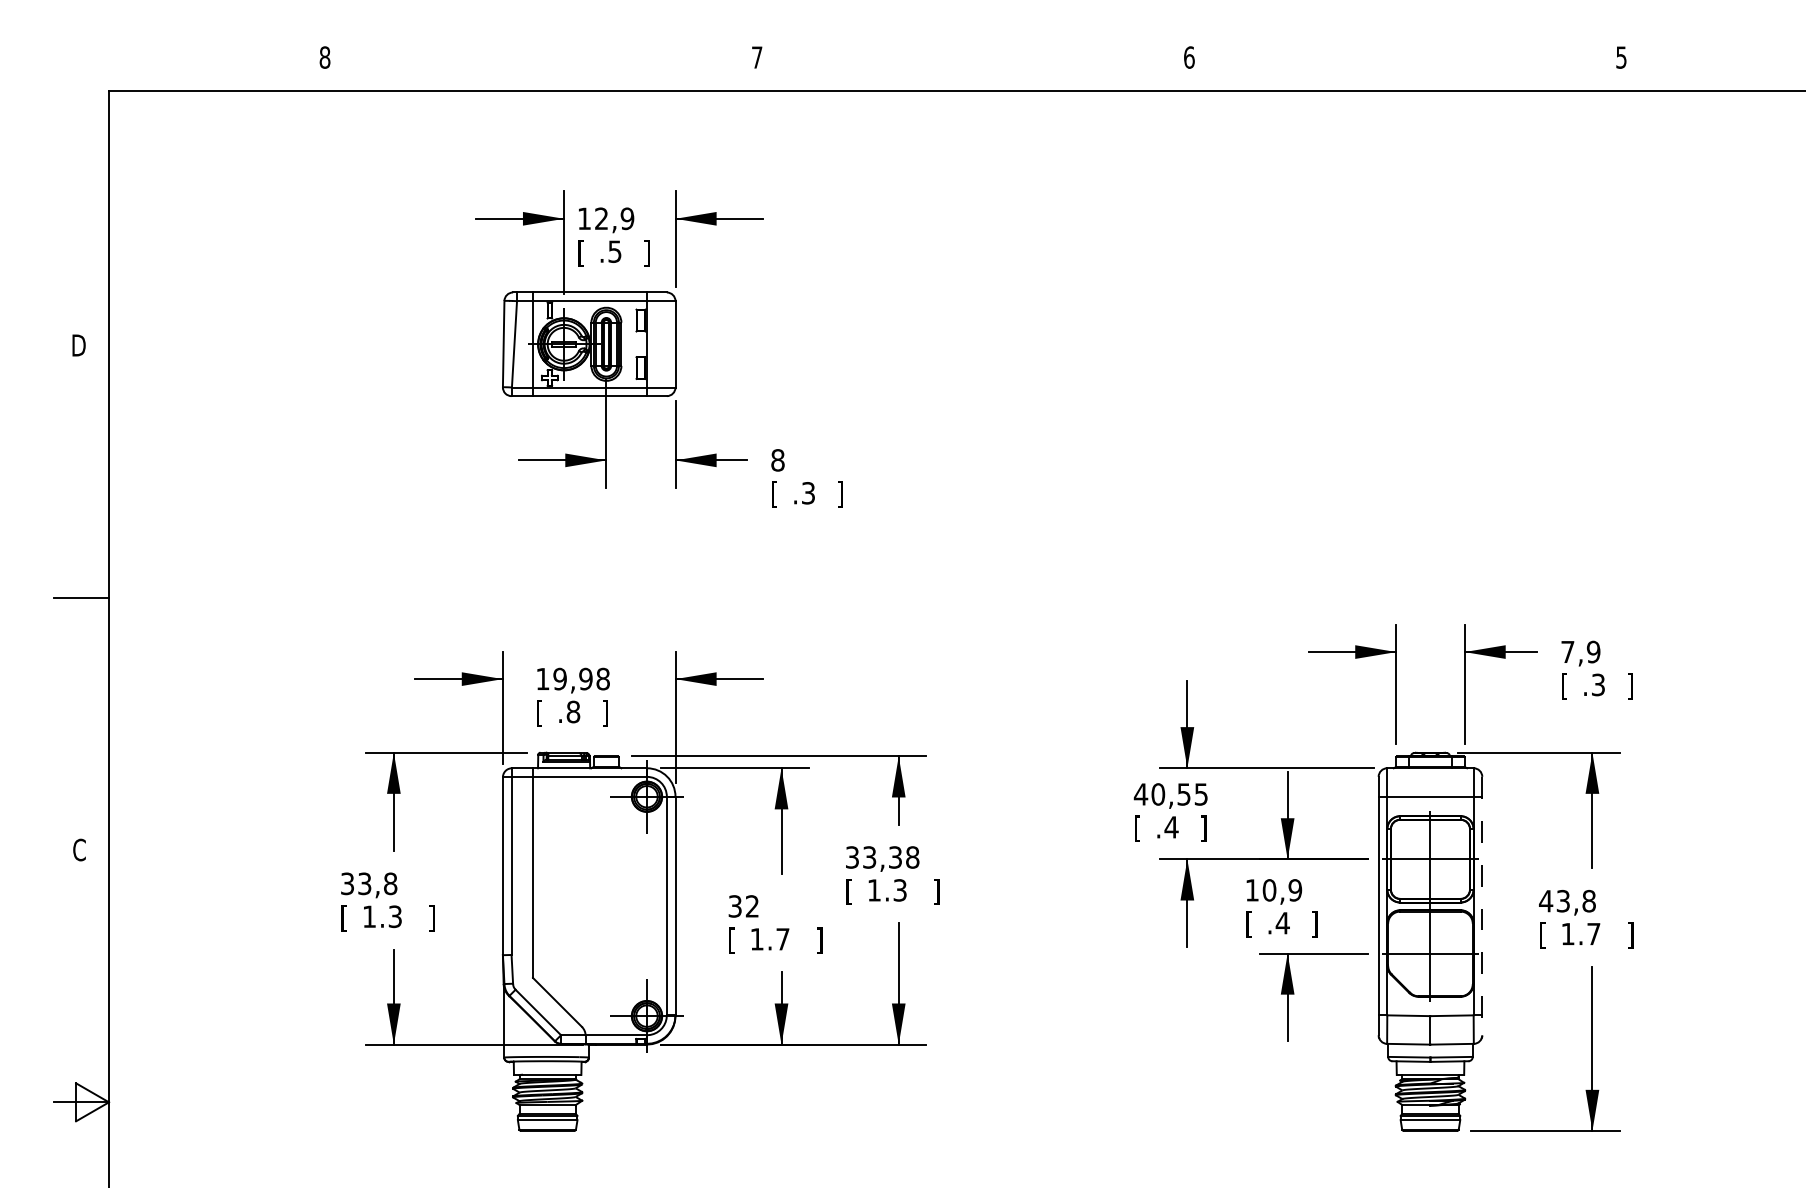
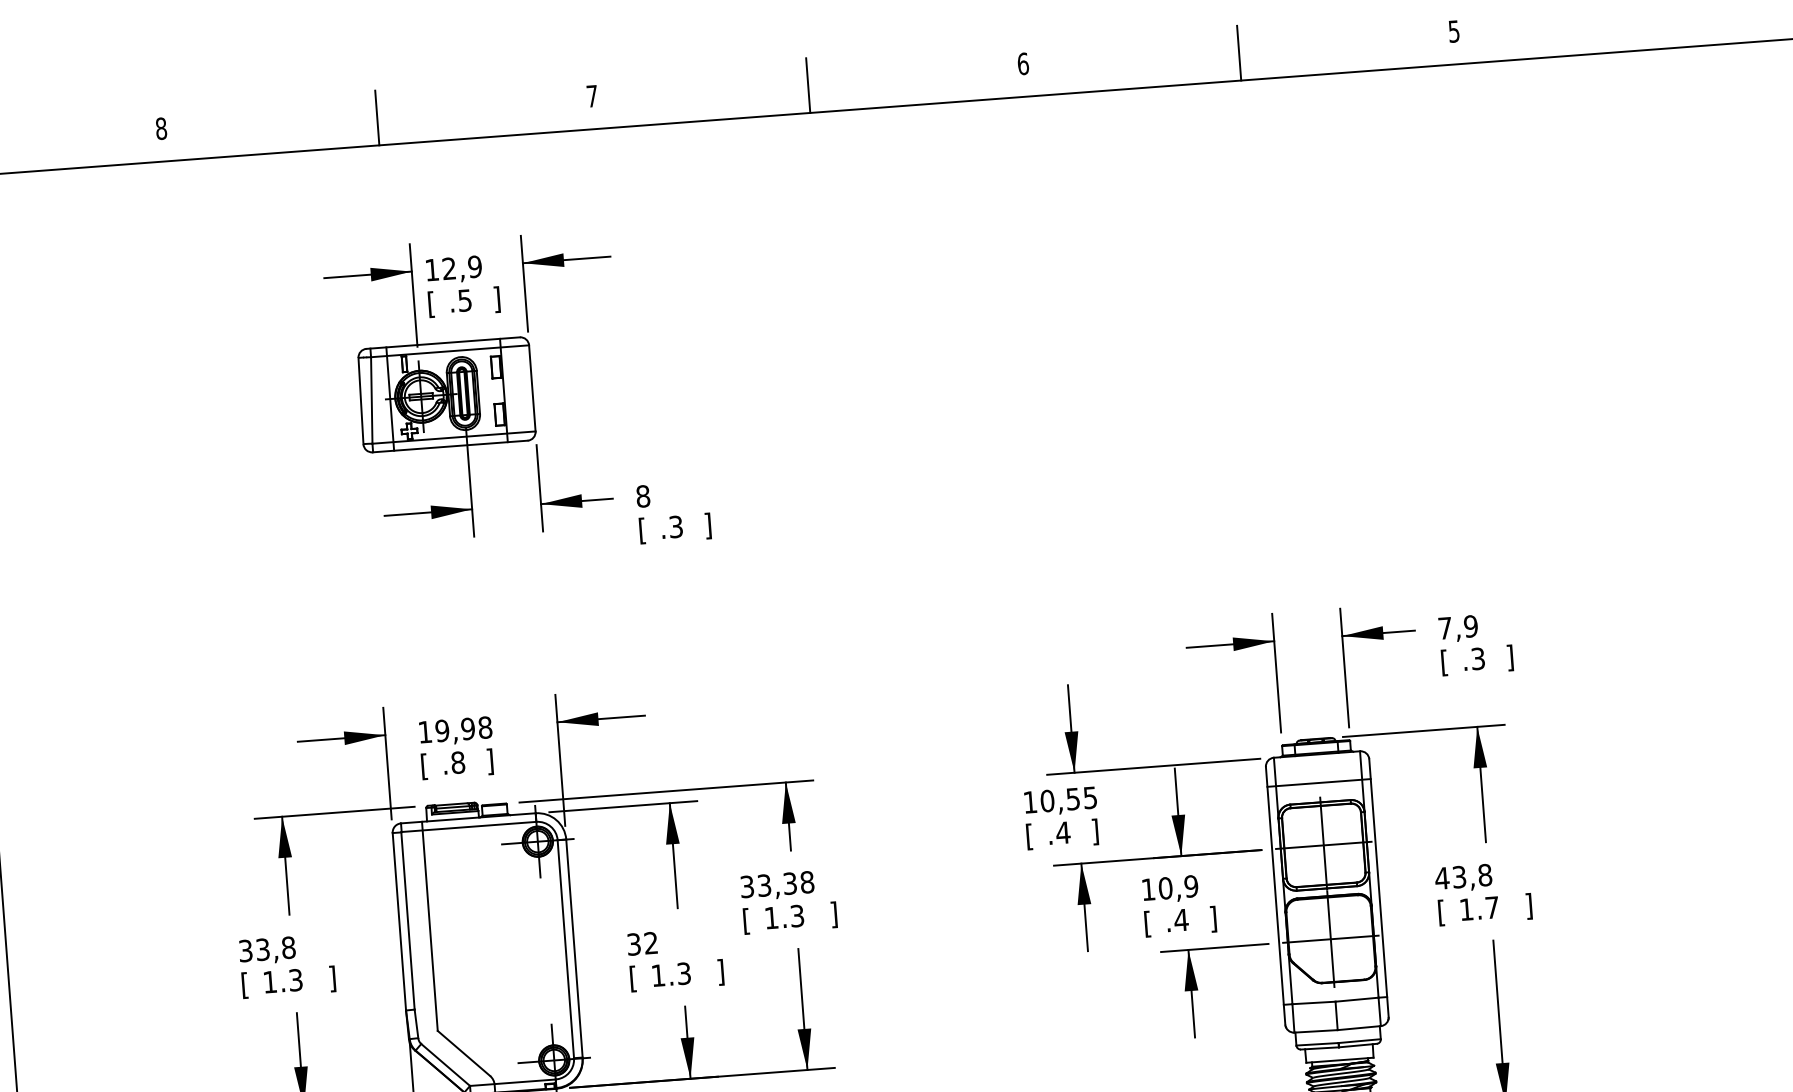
line: (541, 62) -> (377, 117), added
line: (973, 62) -> (808, 85), added
line: (1405, 62) -> (1239, 52), added
text: (1140, 794) -> (1029, 802), 40,55 -> 10,55
line: (1482, 906) -> (1379, 888), dashed -> solid
text: (782, 939) -> (683, 973), 1.7 -> 1.3

